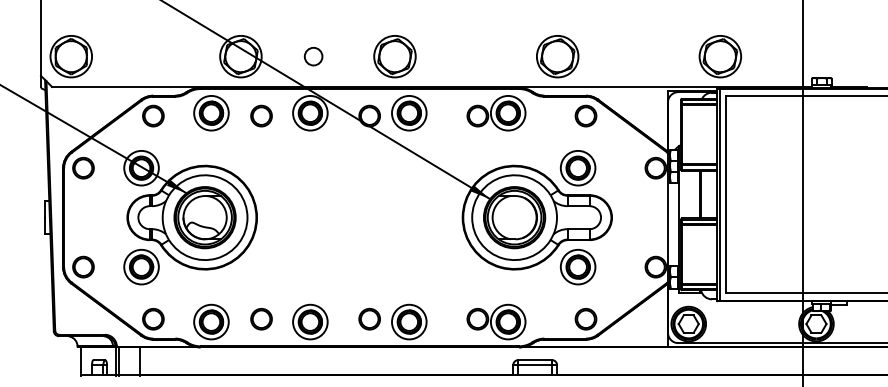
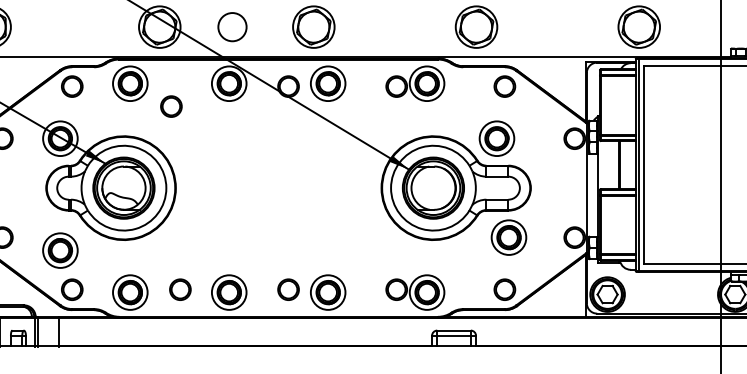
circle: (313, 56) -> (232, 27), size x1.6
part: (261, 115) -> (171, 106), moved
part: (141, 267) -> (60, 251), moved
part: (578, 267) -> (509, 238), moved

